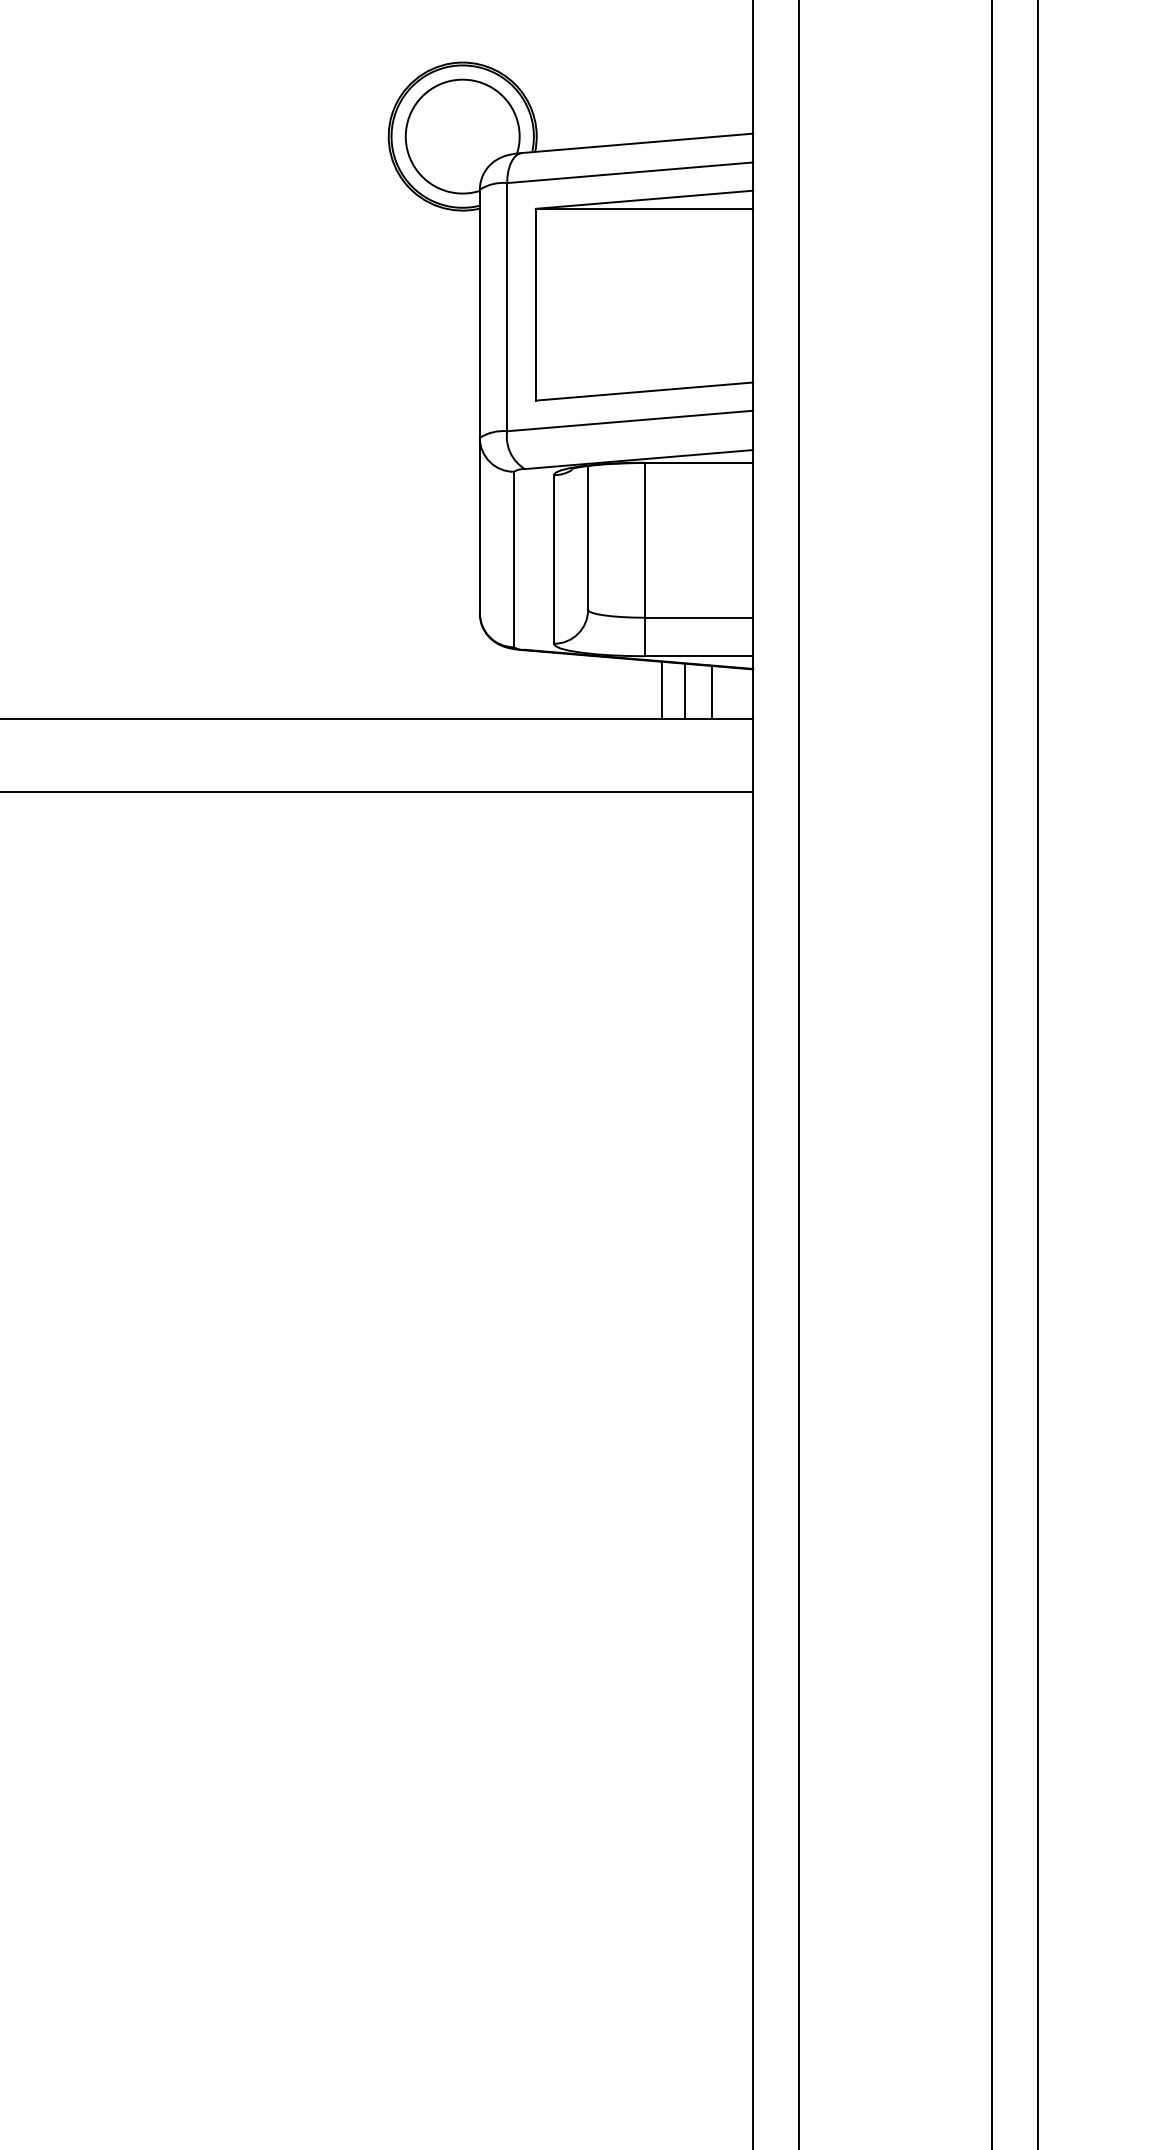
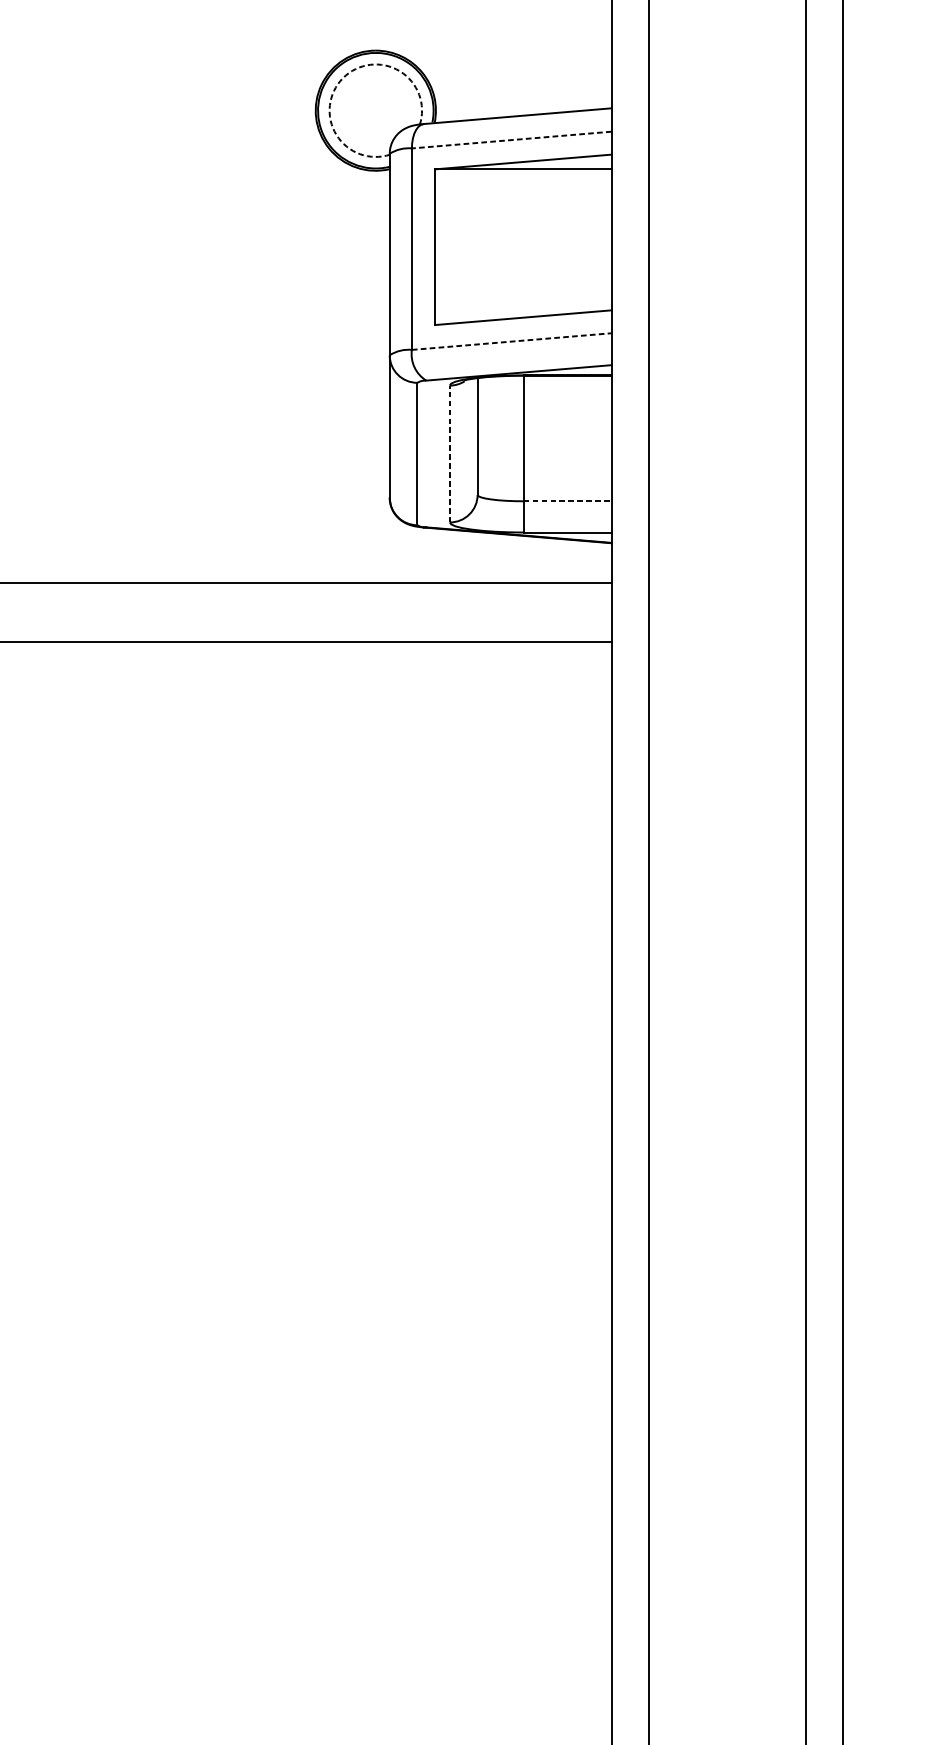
arc: (422, 96) -> (343, 78), solid -> dashed
line: (629, 172) -> (511, 139), solid -> dashed
line: (630, 420) -> (512, 341), solid -> dashed
line: (553, 559) -> (449, 454), solid -> dashed
line: (699, 617) -> (568, 501), solid -> dashed
line: (662, 689) -> (538, 559), removed
line: (684, 690) -> (555, 560), removed
line: (712, 692) -> (578, 561), removed

